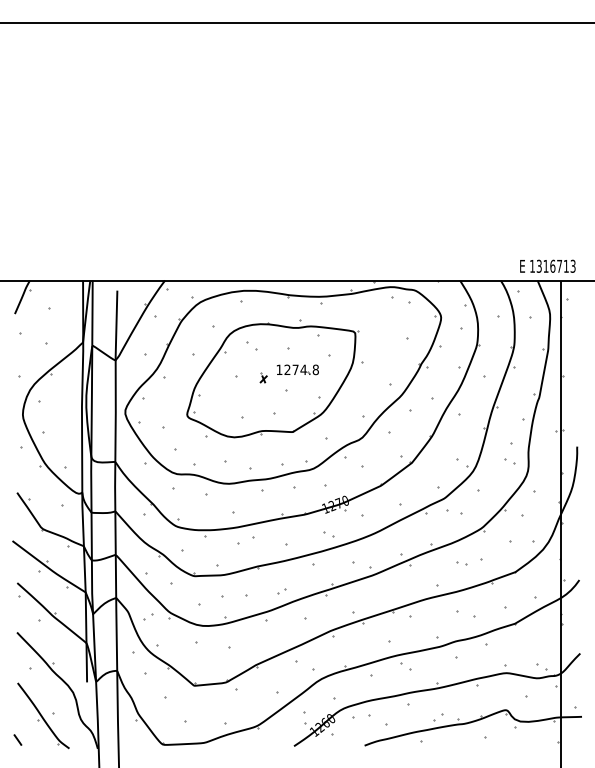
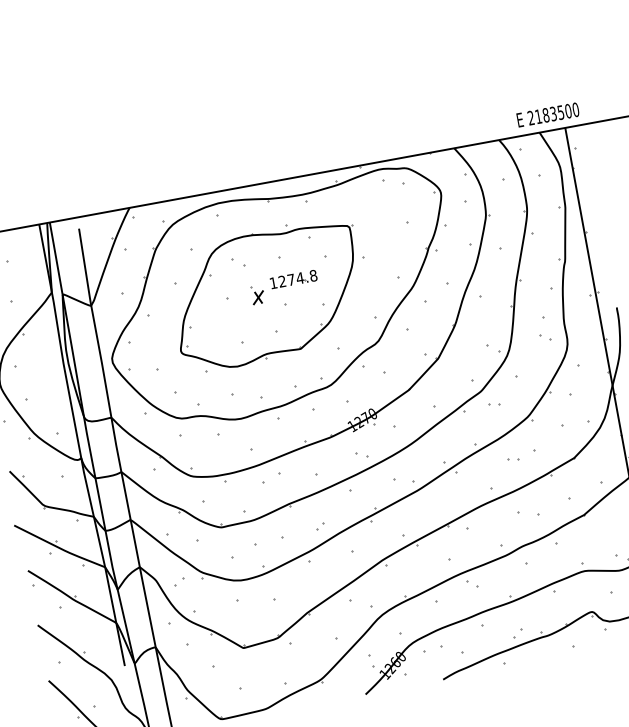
text: (552, 265) -> (552, 113), 1316713 -> 2183500
part: (263, 377) -> (257, 294), size x1.67
part: (453, 511) -> (493, 403), size x0.62

